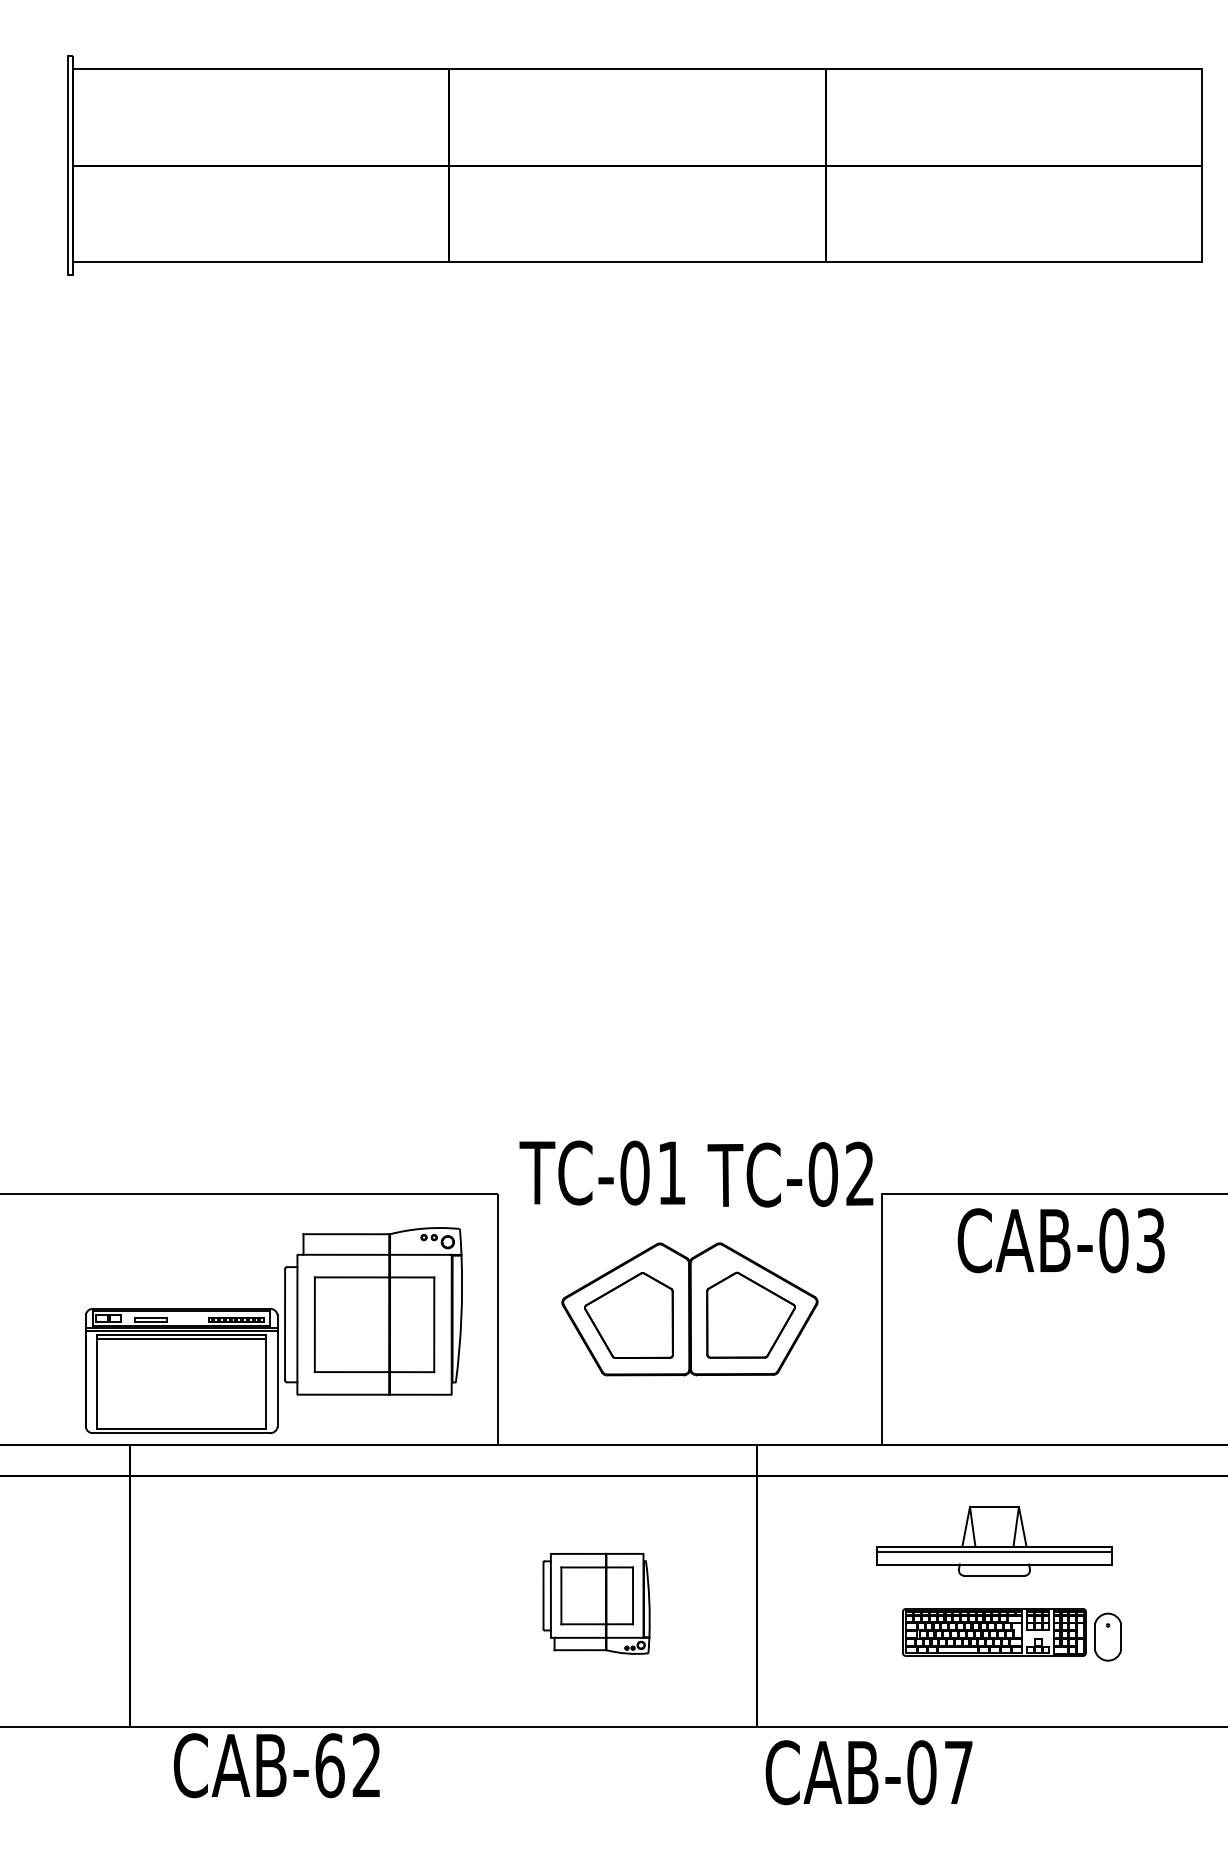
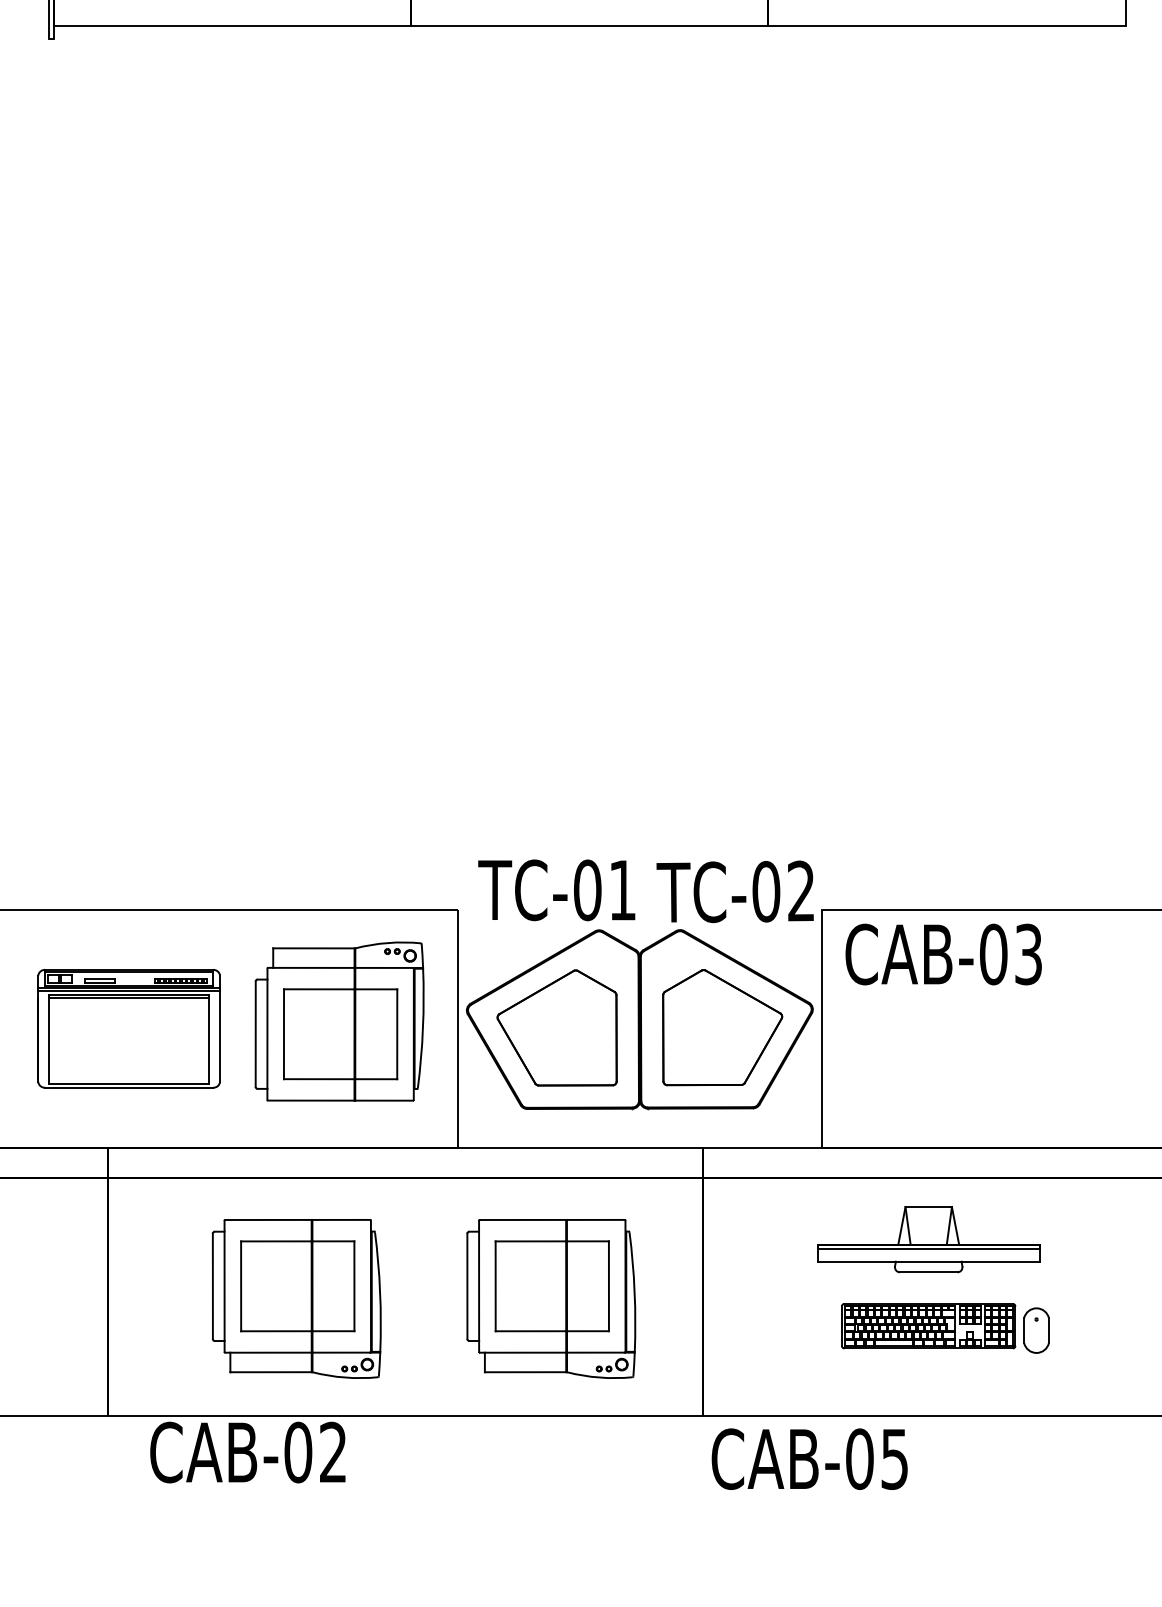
text: (1060, 1240) -> (942, 954), moved
part: (689, 1309) -> (639, 1019), size x1.43
part: (181, 1370) -> (129, 1028), moved
part: (327, 1603) -> (295, 1298), added
part: (596, 1603) -> (551, 1298), size x1.67
text: (329, 1765) -> (297, 1452), CAB-62 -> CAB-02
text: (958, 1773) -> (894, 1459), CAB-07 -> CAB-05

